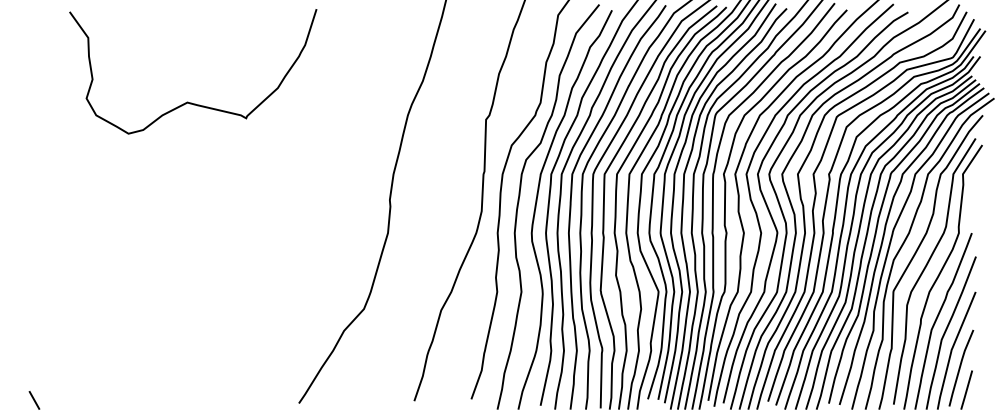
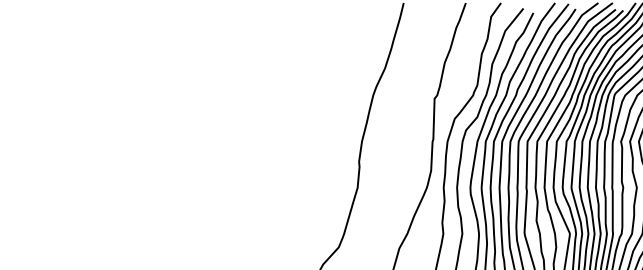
curve: (188, 101) -> (201, 84), removed

